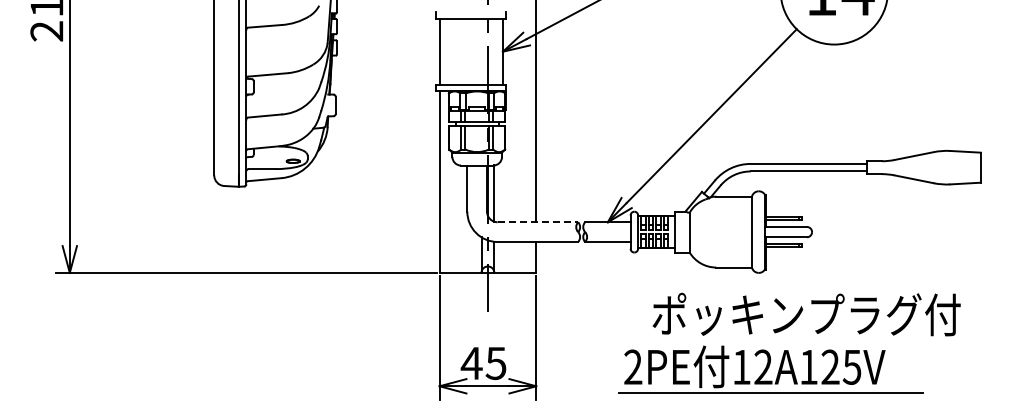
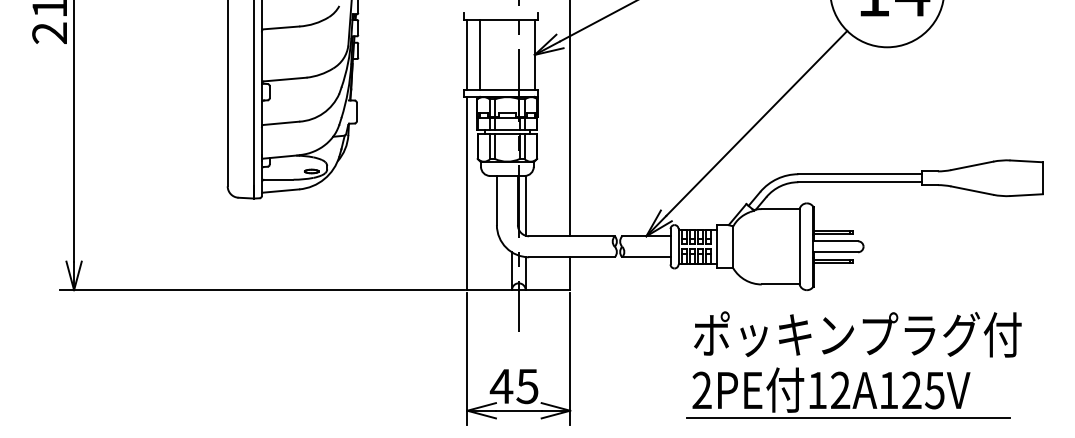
line: (451, 51) -> (480, 54), added
line: (538, 222) -> (572, 236), dashed -> solid
part: (770, 369) -> (848, 392), moved

